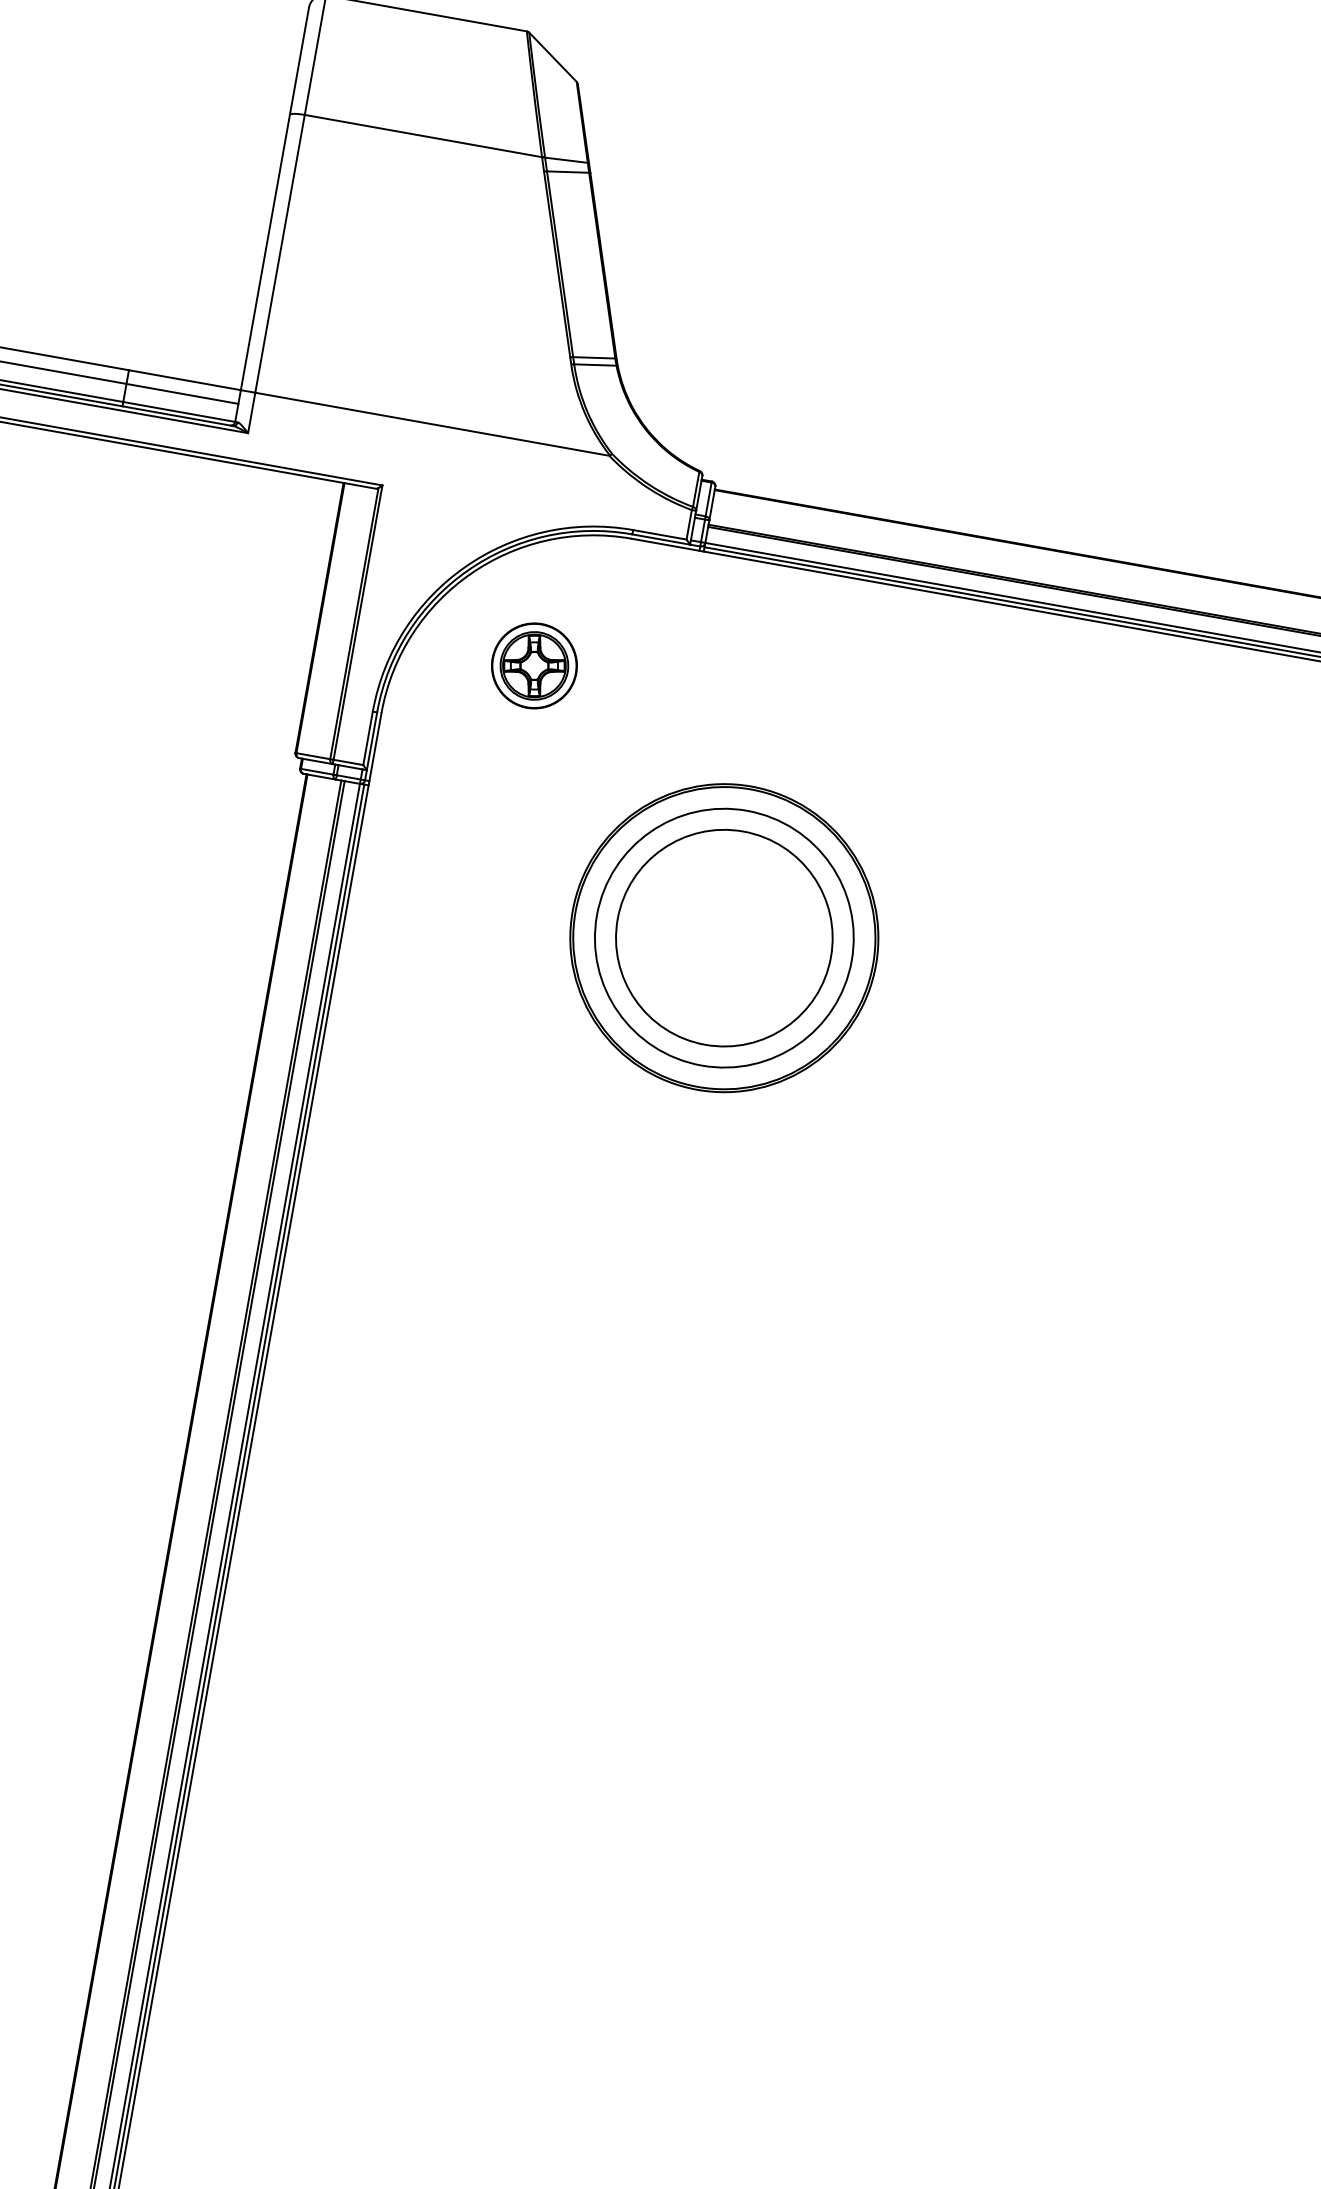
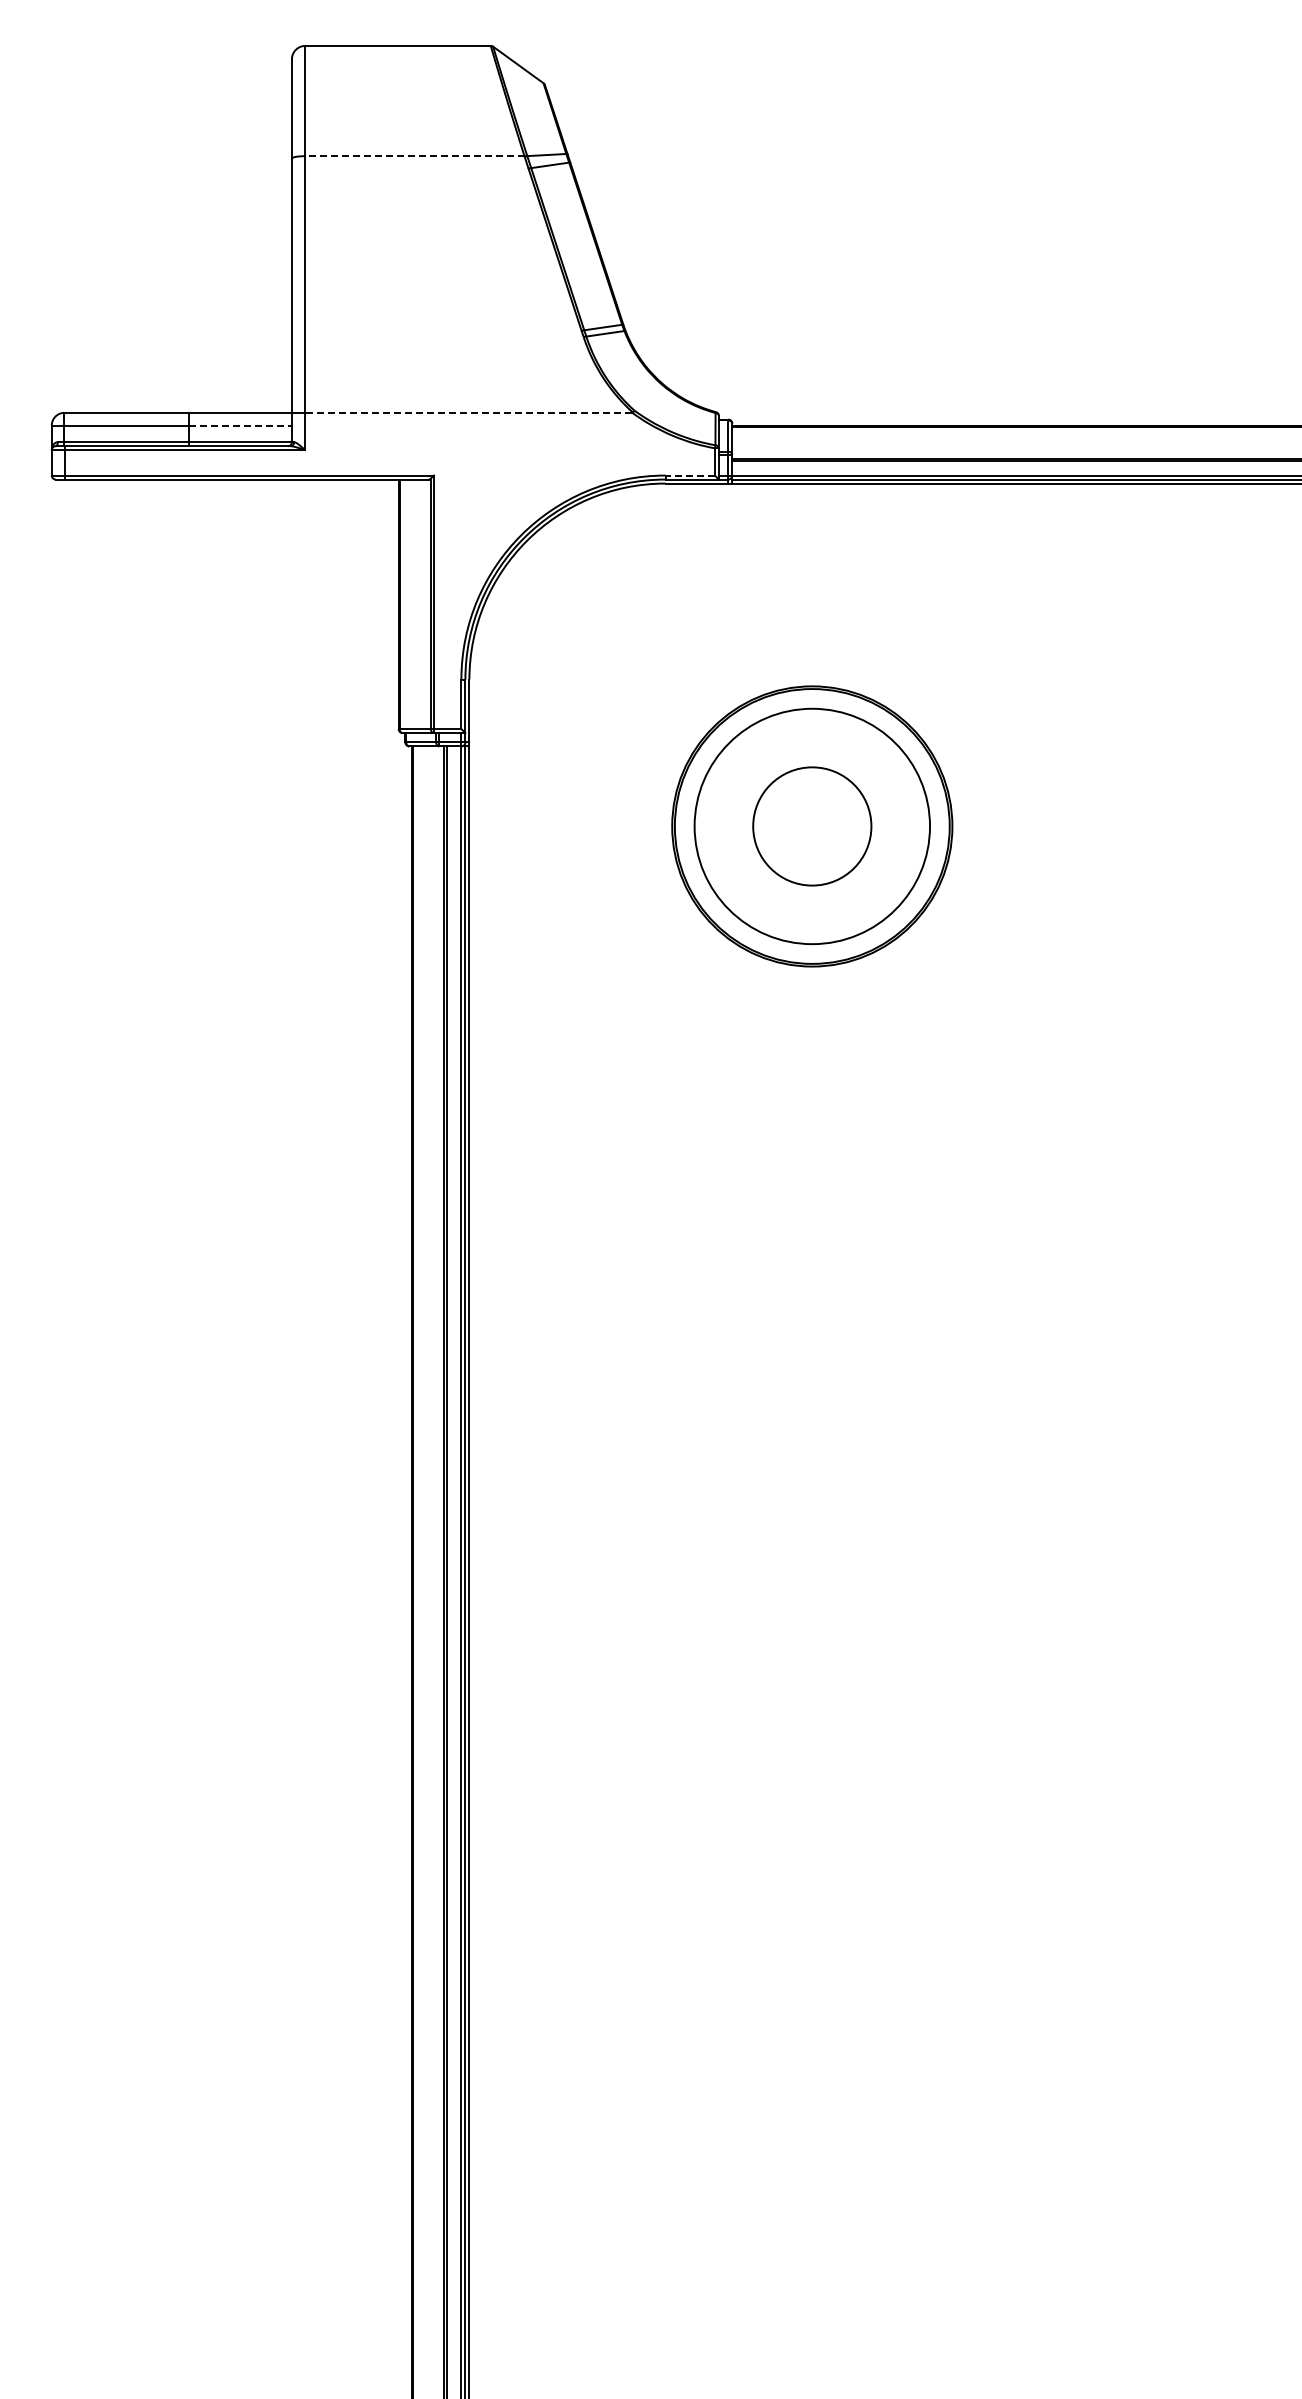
line: (422, 136) -> (414, 156), solid -> dashed
line: (182, 393) -> (240, 425), solid -> dashed
line: (432, 423) -> (468, 412), solid -> dashed
line: (660, 534) -> (690, 475), solid -> dashed
part: (534, 665) -> (598, 612), removed
circle: (723, 938) -> (811, 826), size x0.6

